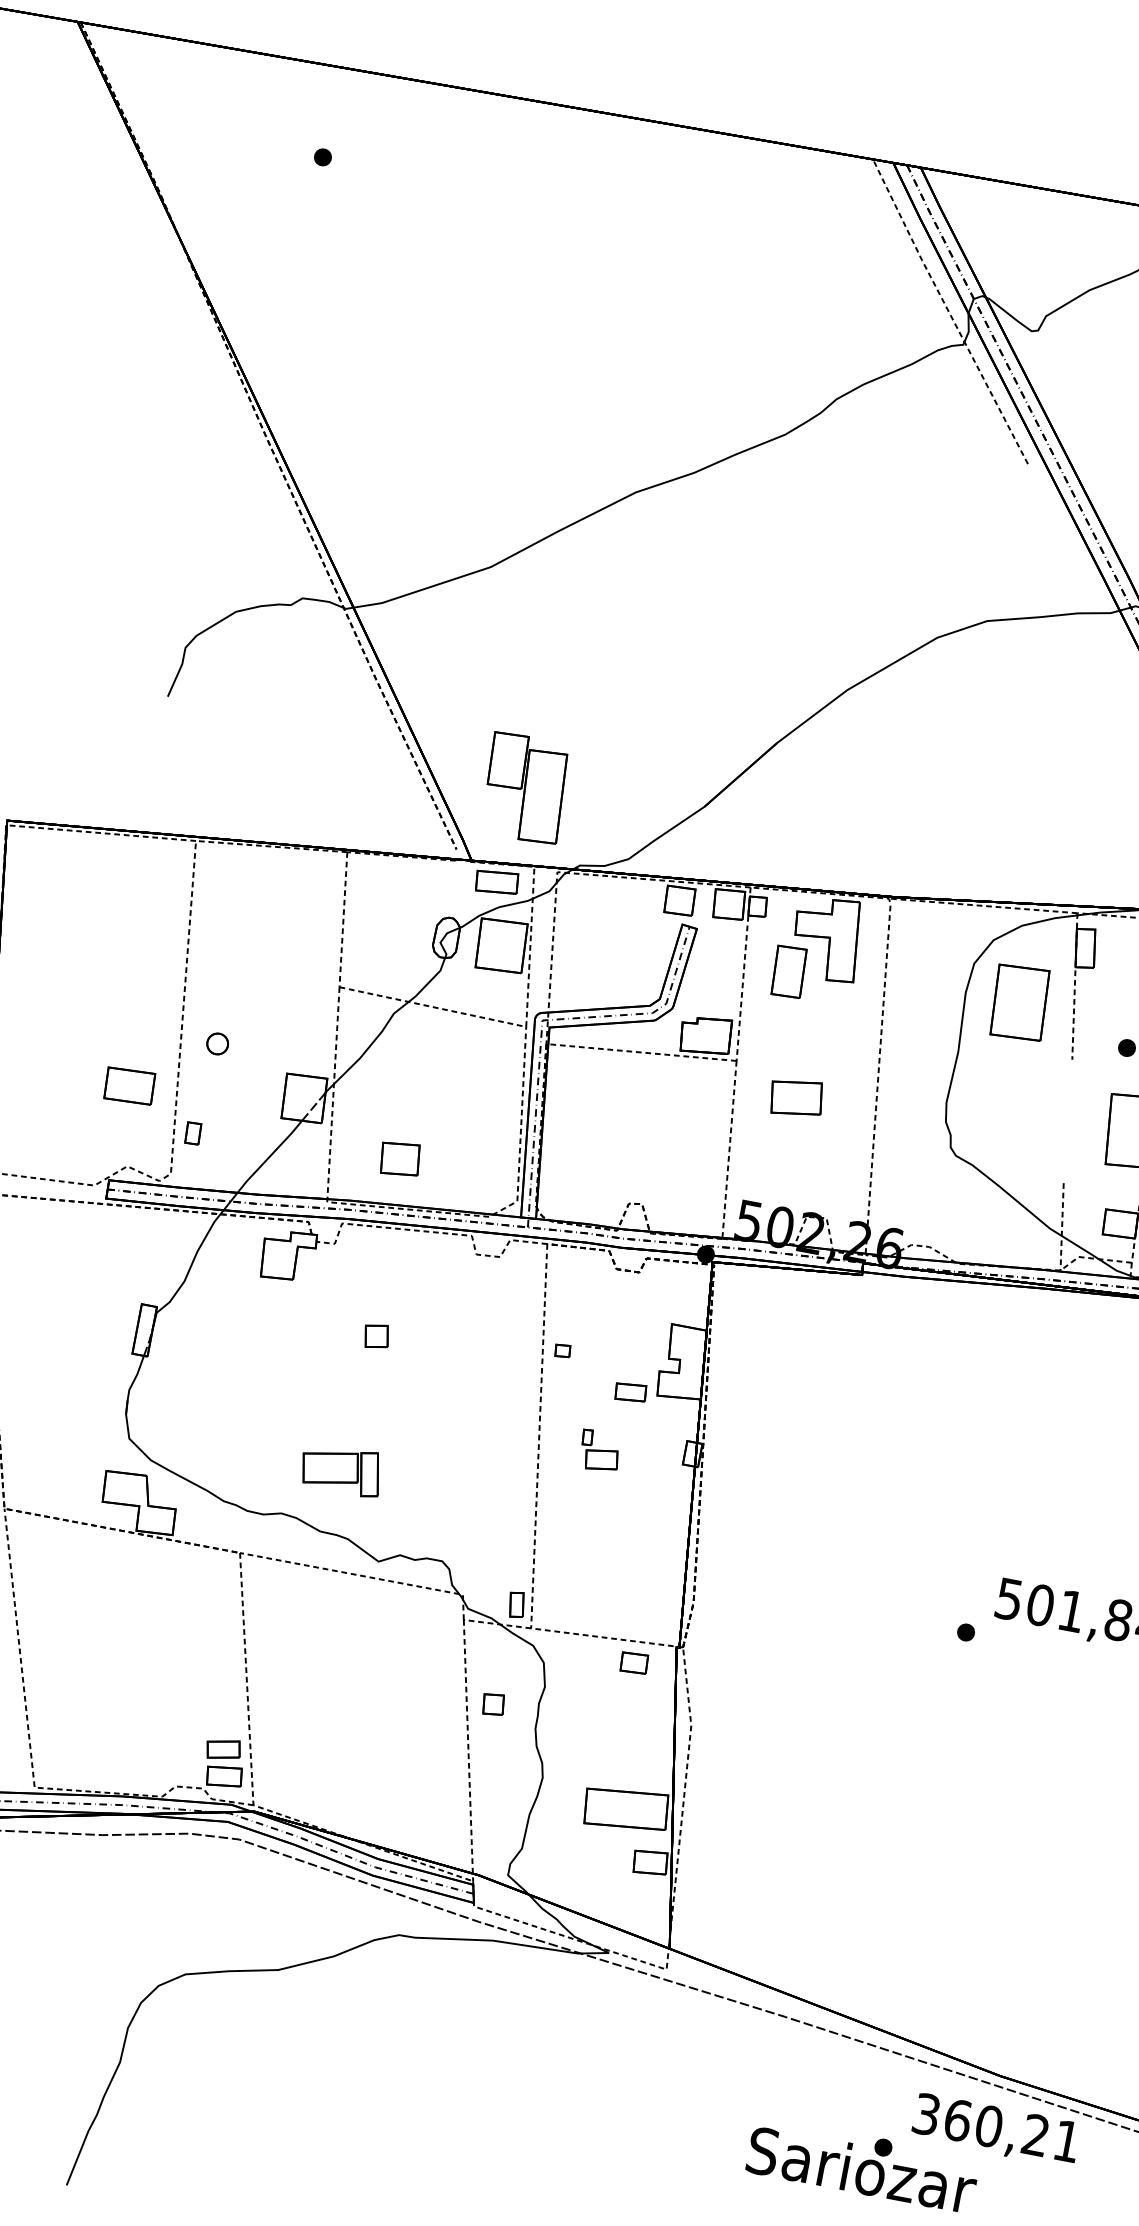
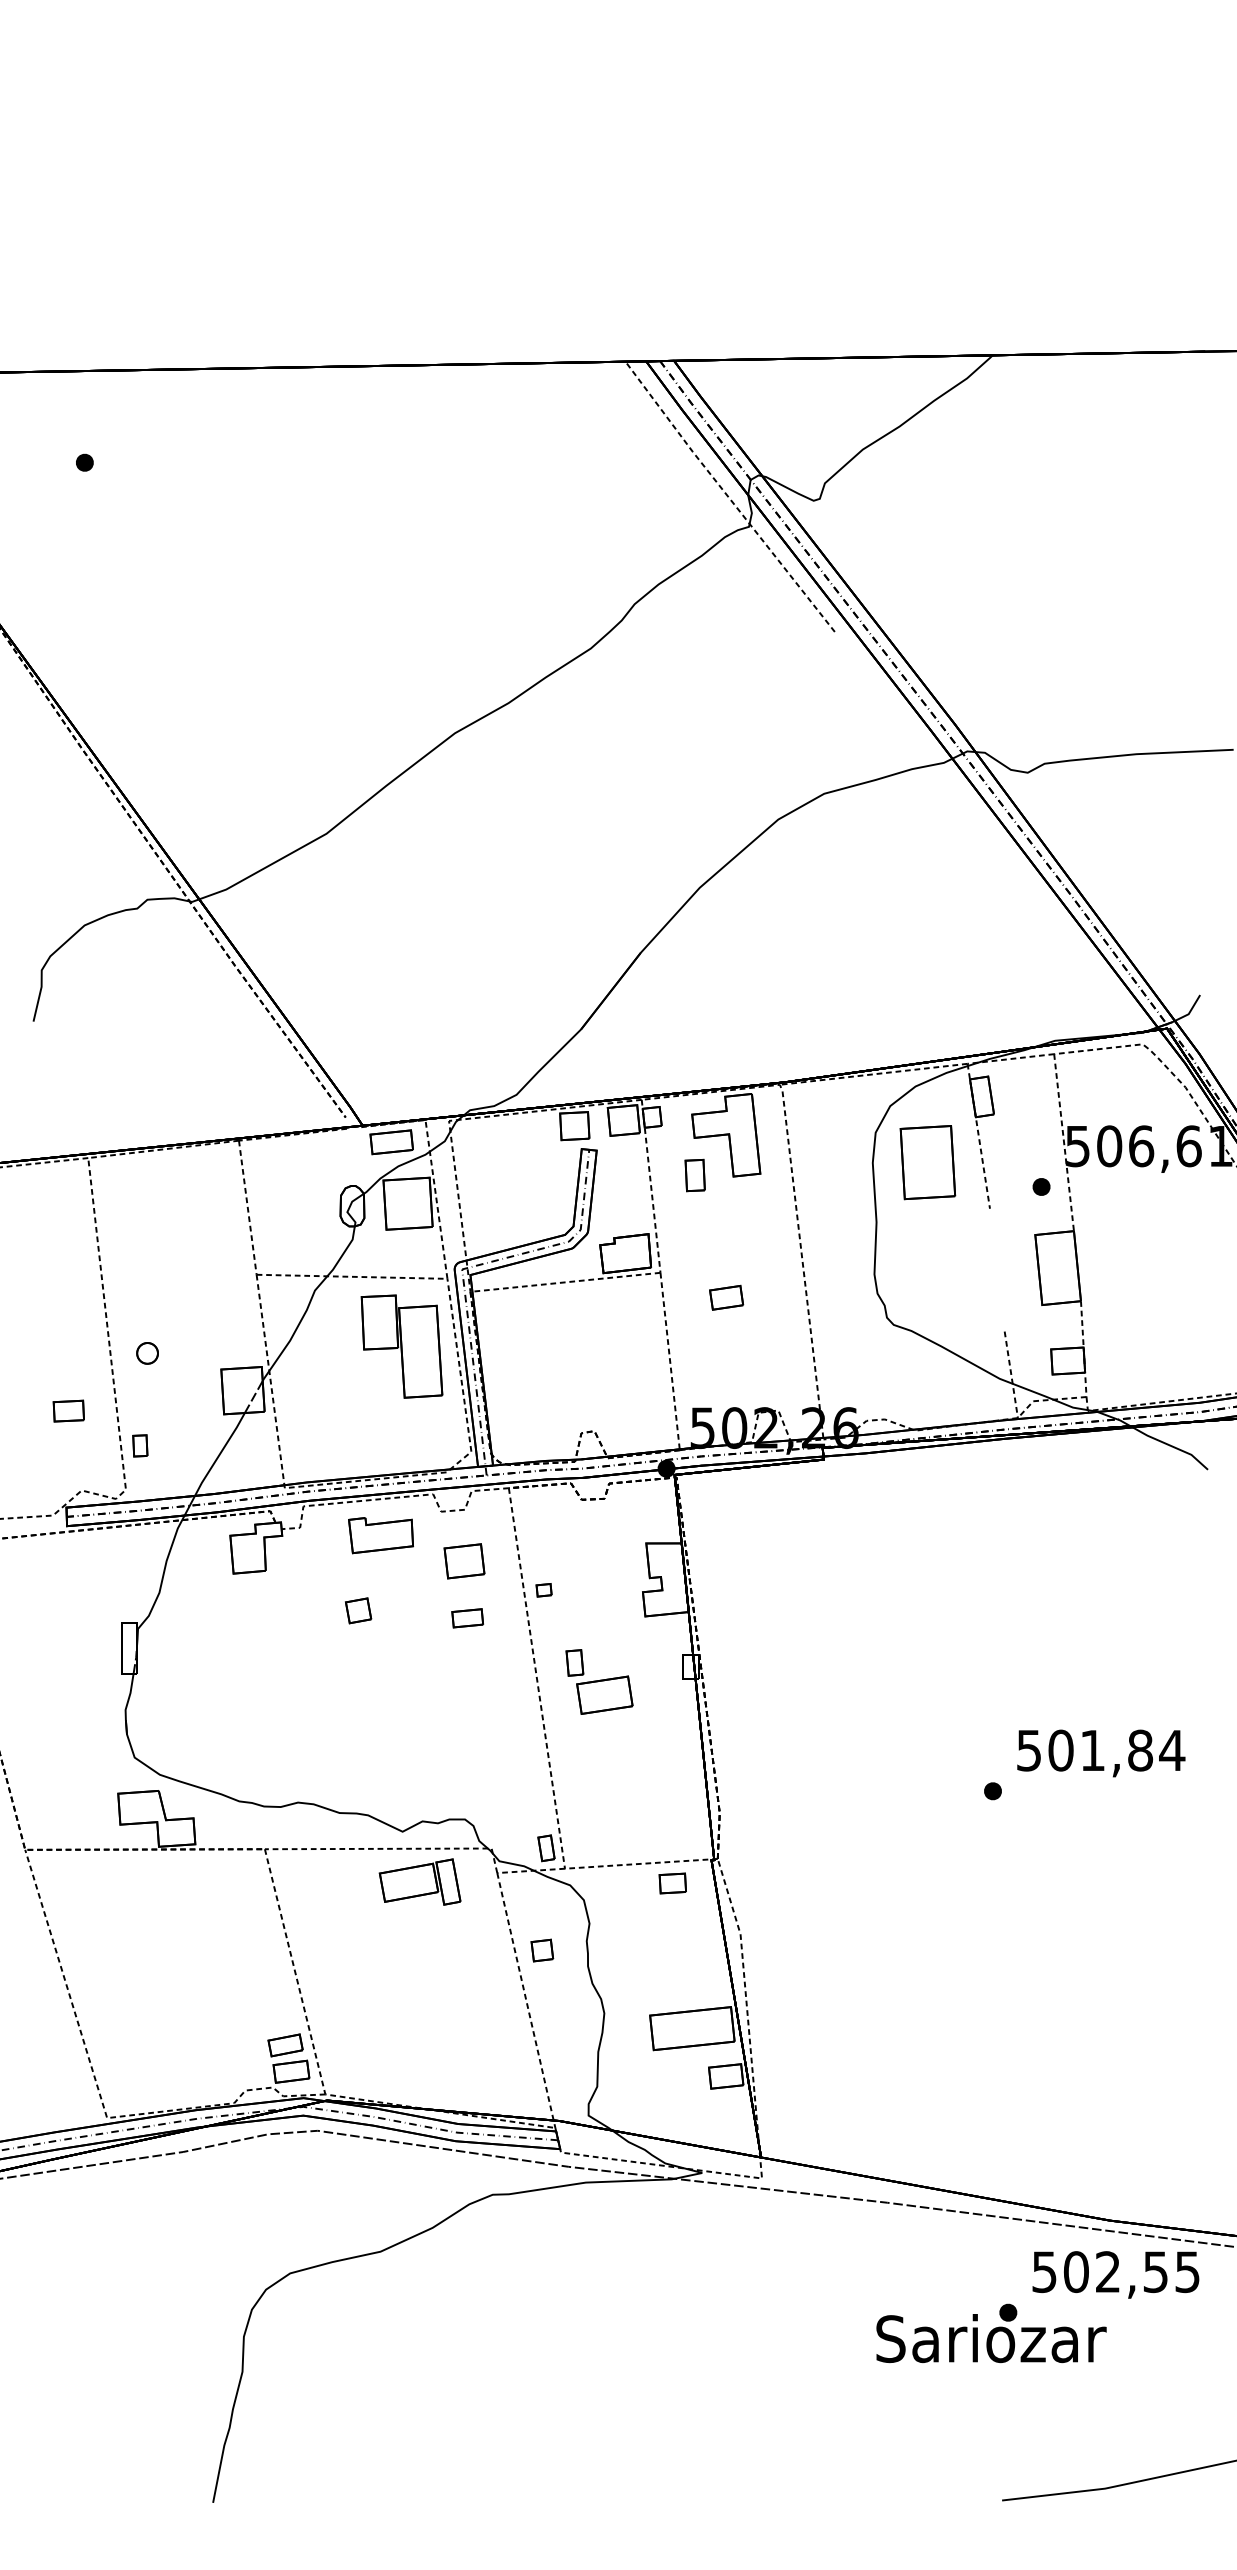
part: (525, 788) -> (401, 1346), moved
part: (788, 971) -> (694, 1175), size x0.62
part: (129, 1085) -> (68, 1410), size x0.62
part: (796, 1097) -> (726, 1297), size x0.62
part: (400, 1159) -> (464, 1561), moved
part: (412, 1266) -> (380, 1535), added
part: (630, 1392) -> (467, 1618), moved
part: (600, 1450) -> (599, 1681), size x1.67
part: (341, 1468) -> (419, 1881), moved
text: (997, 2128) -> (1116, 2272), 360,21 -> 502,55

